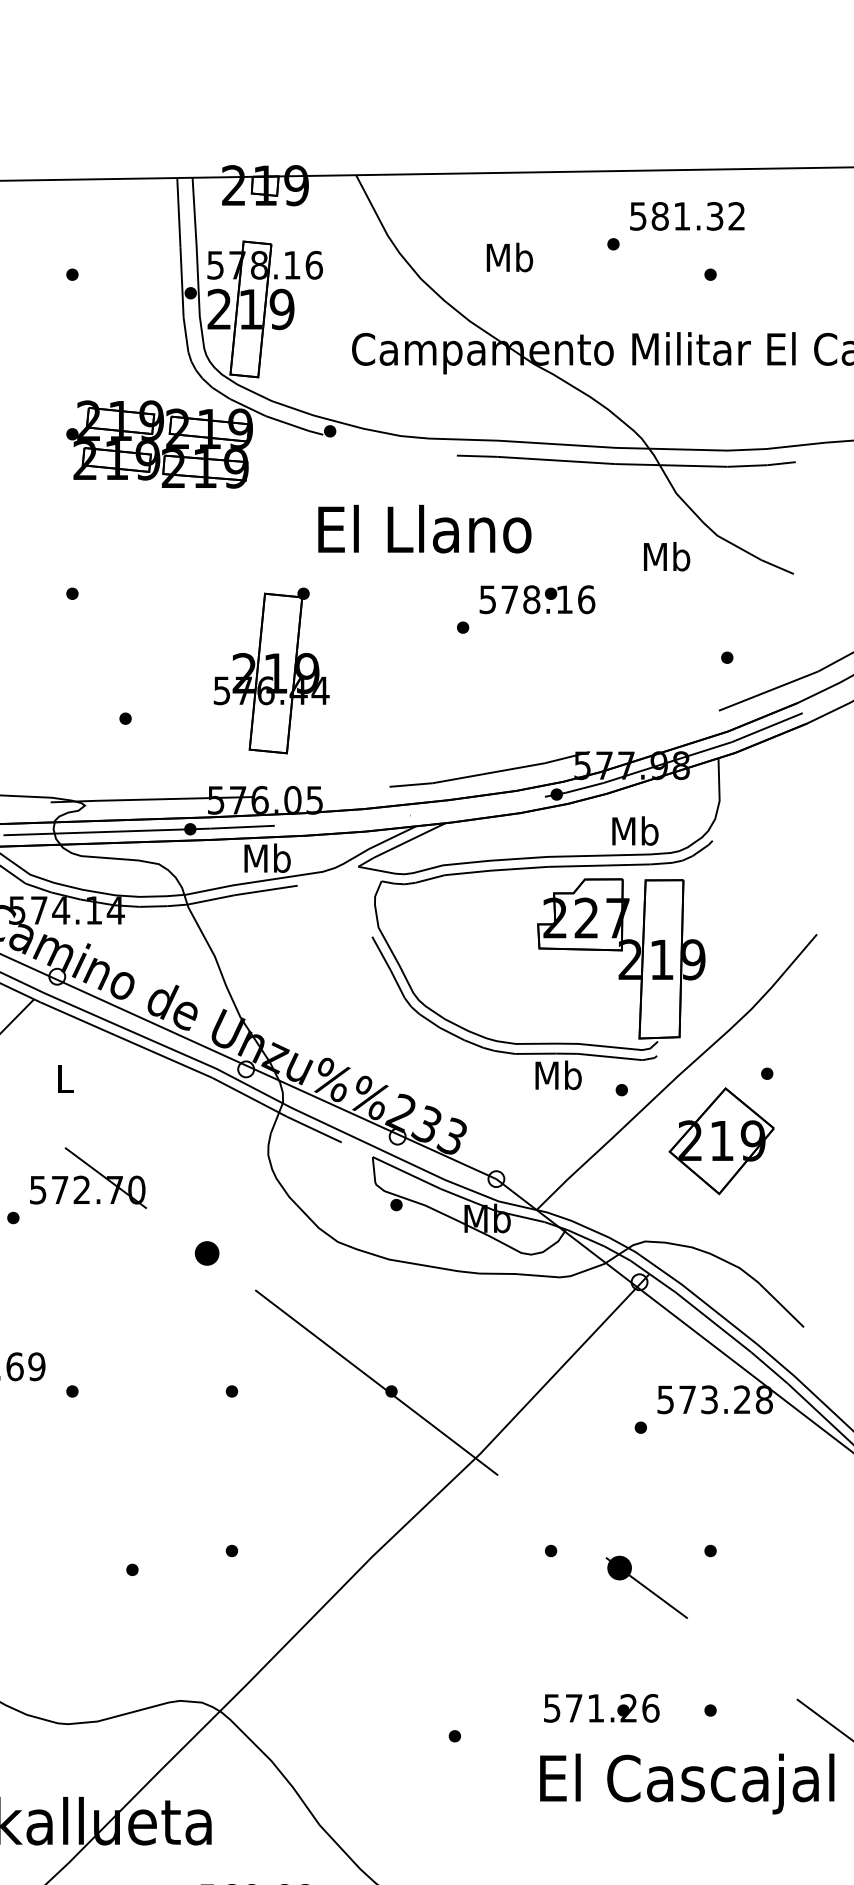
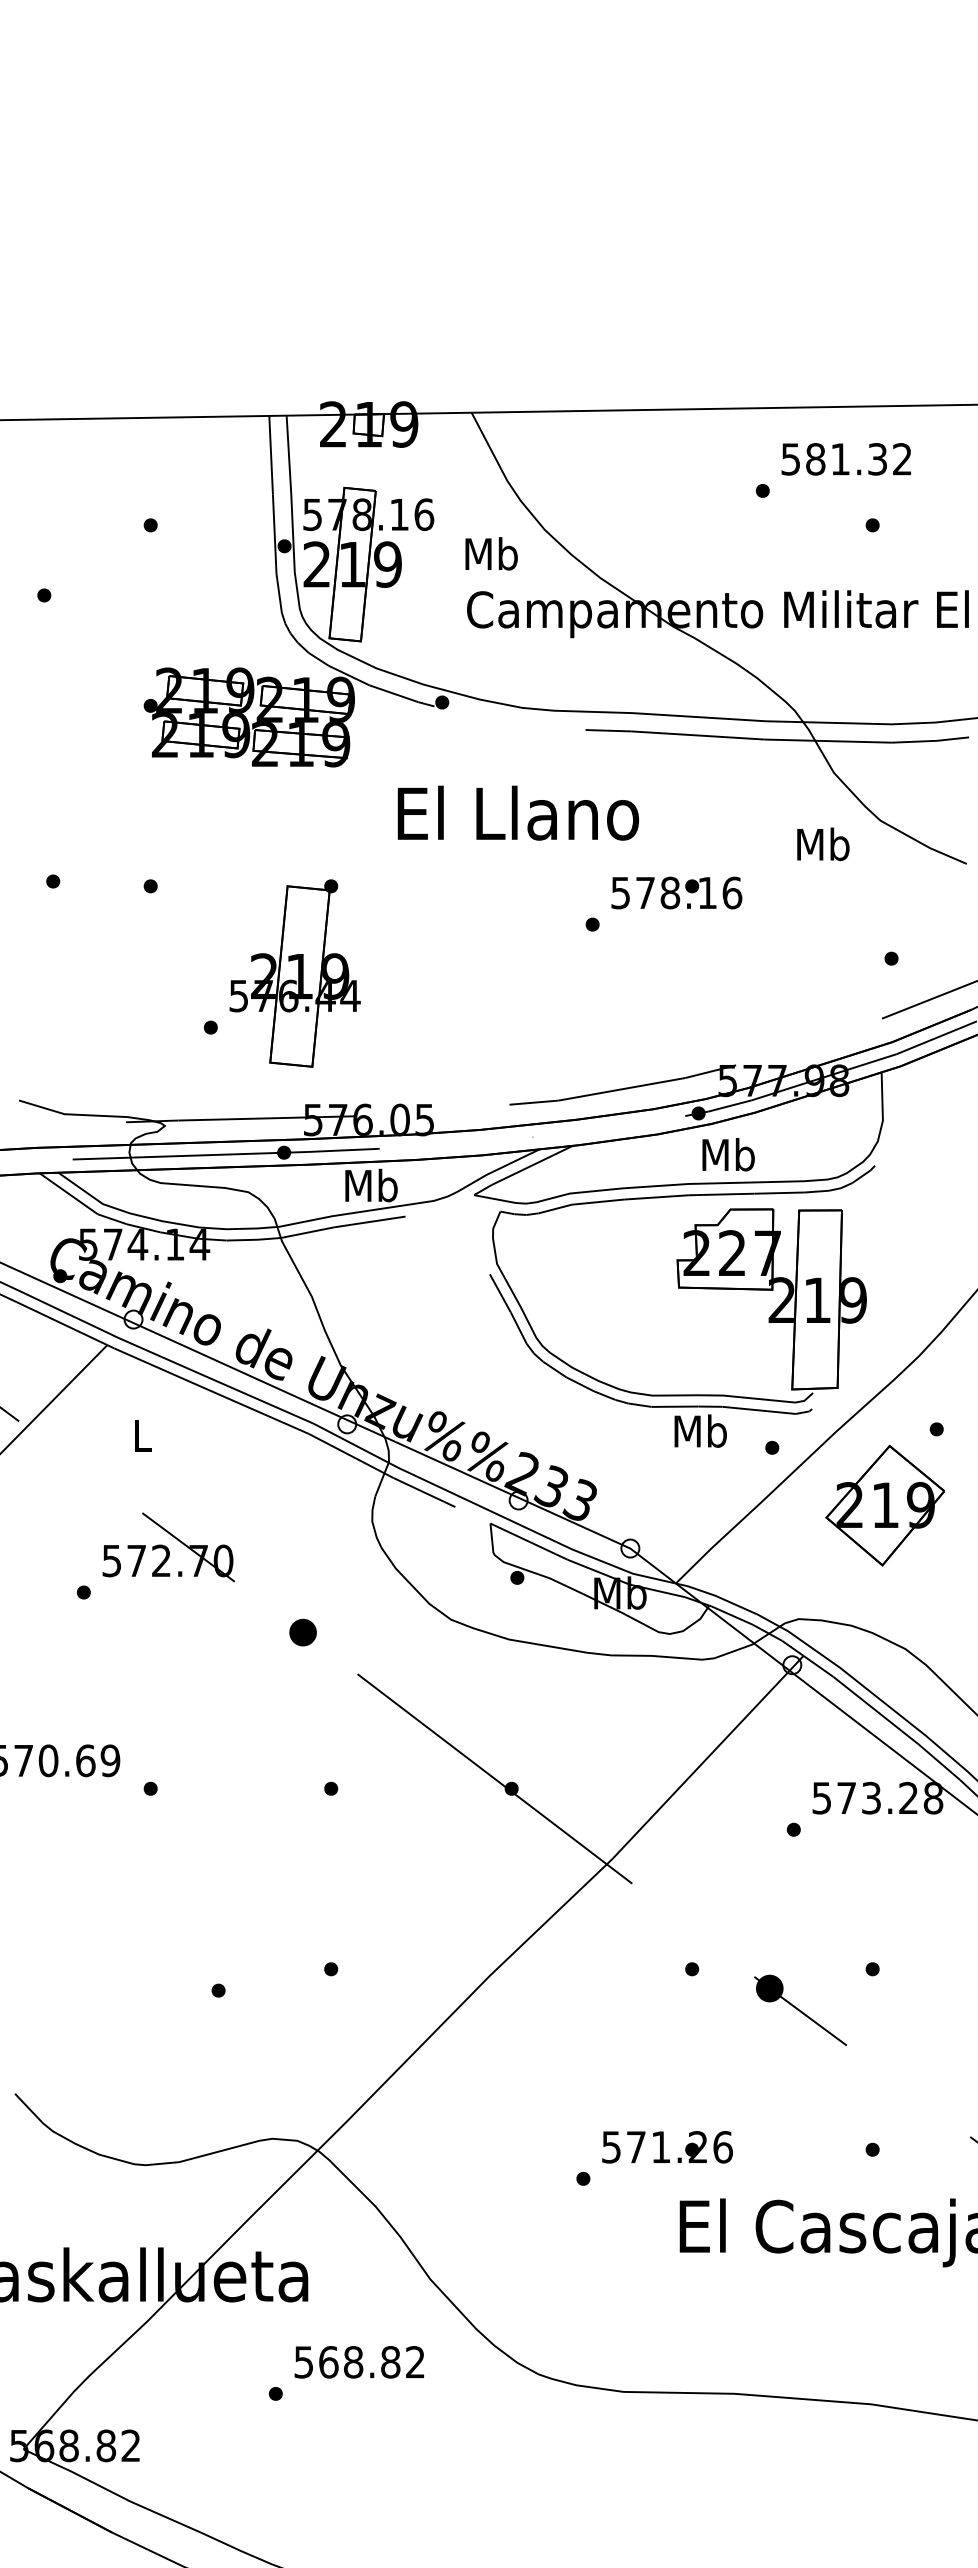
text: (509, 257) -> (491, 553), moved
text: (424, 528) -> (518, 812), moved
part: (271, 670) -> (294, 973), moved
text: (635, 830) -> (728, 1154), moved
text: (601, 1708) -> (667, 2147), moved

